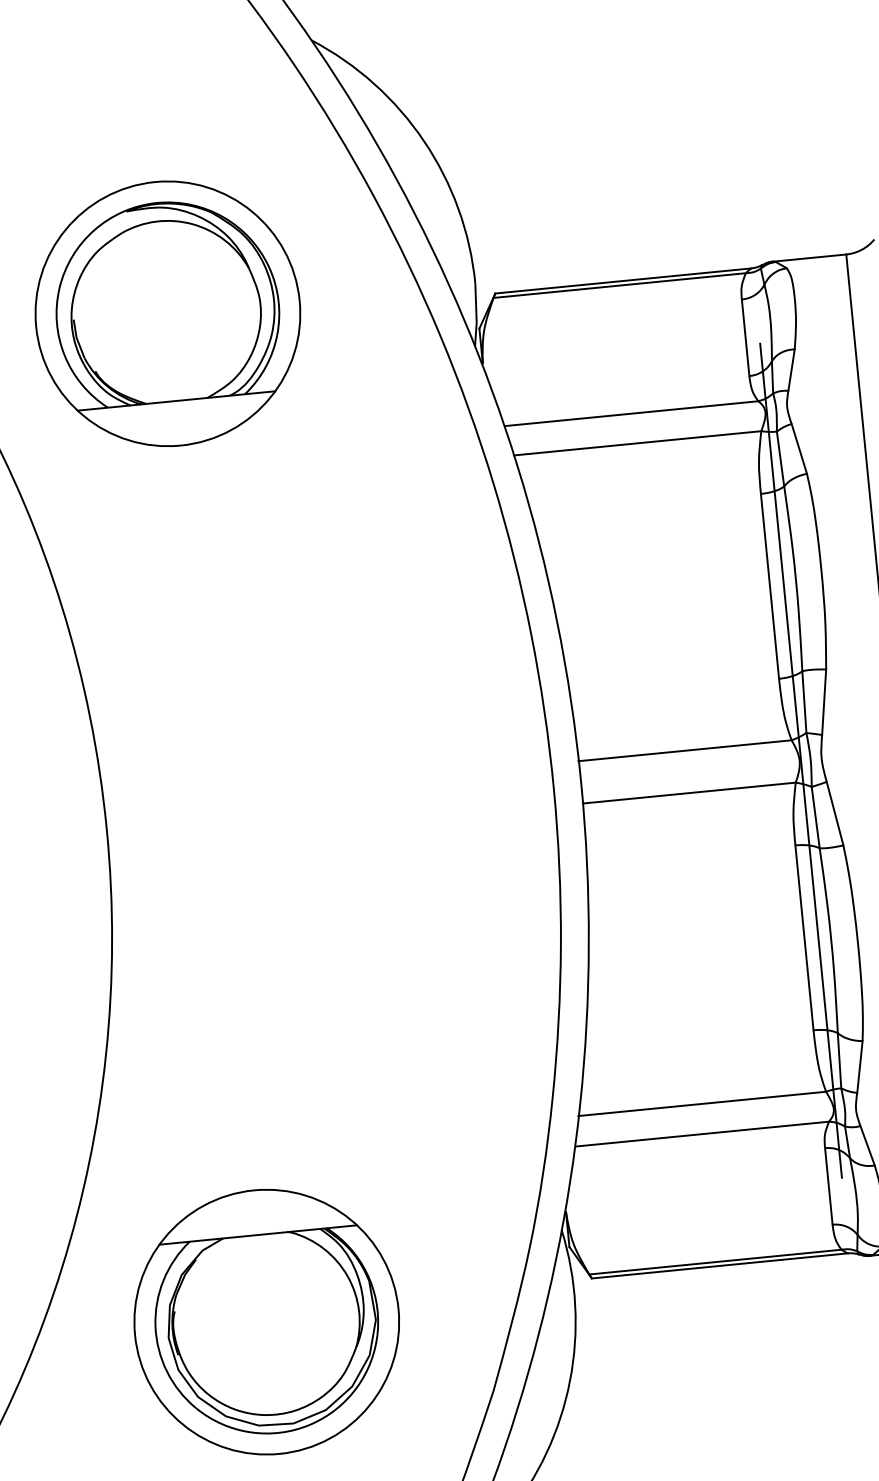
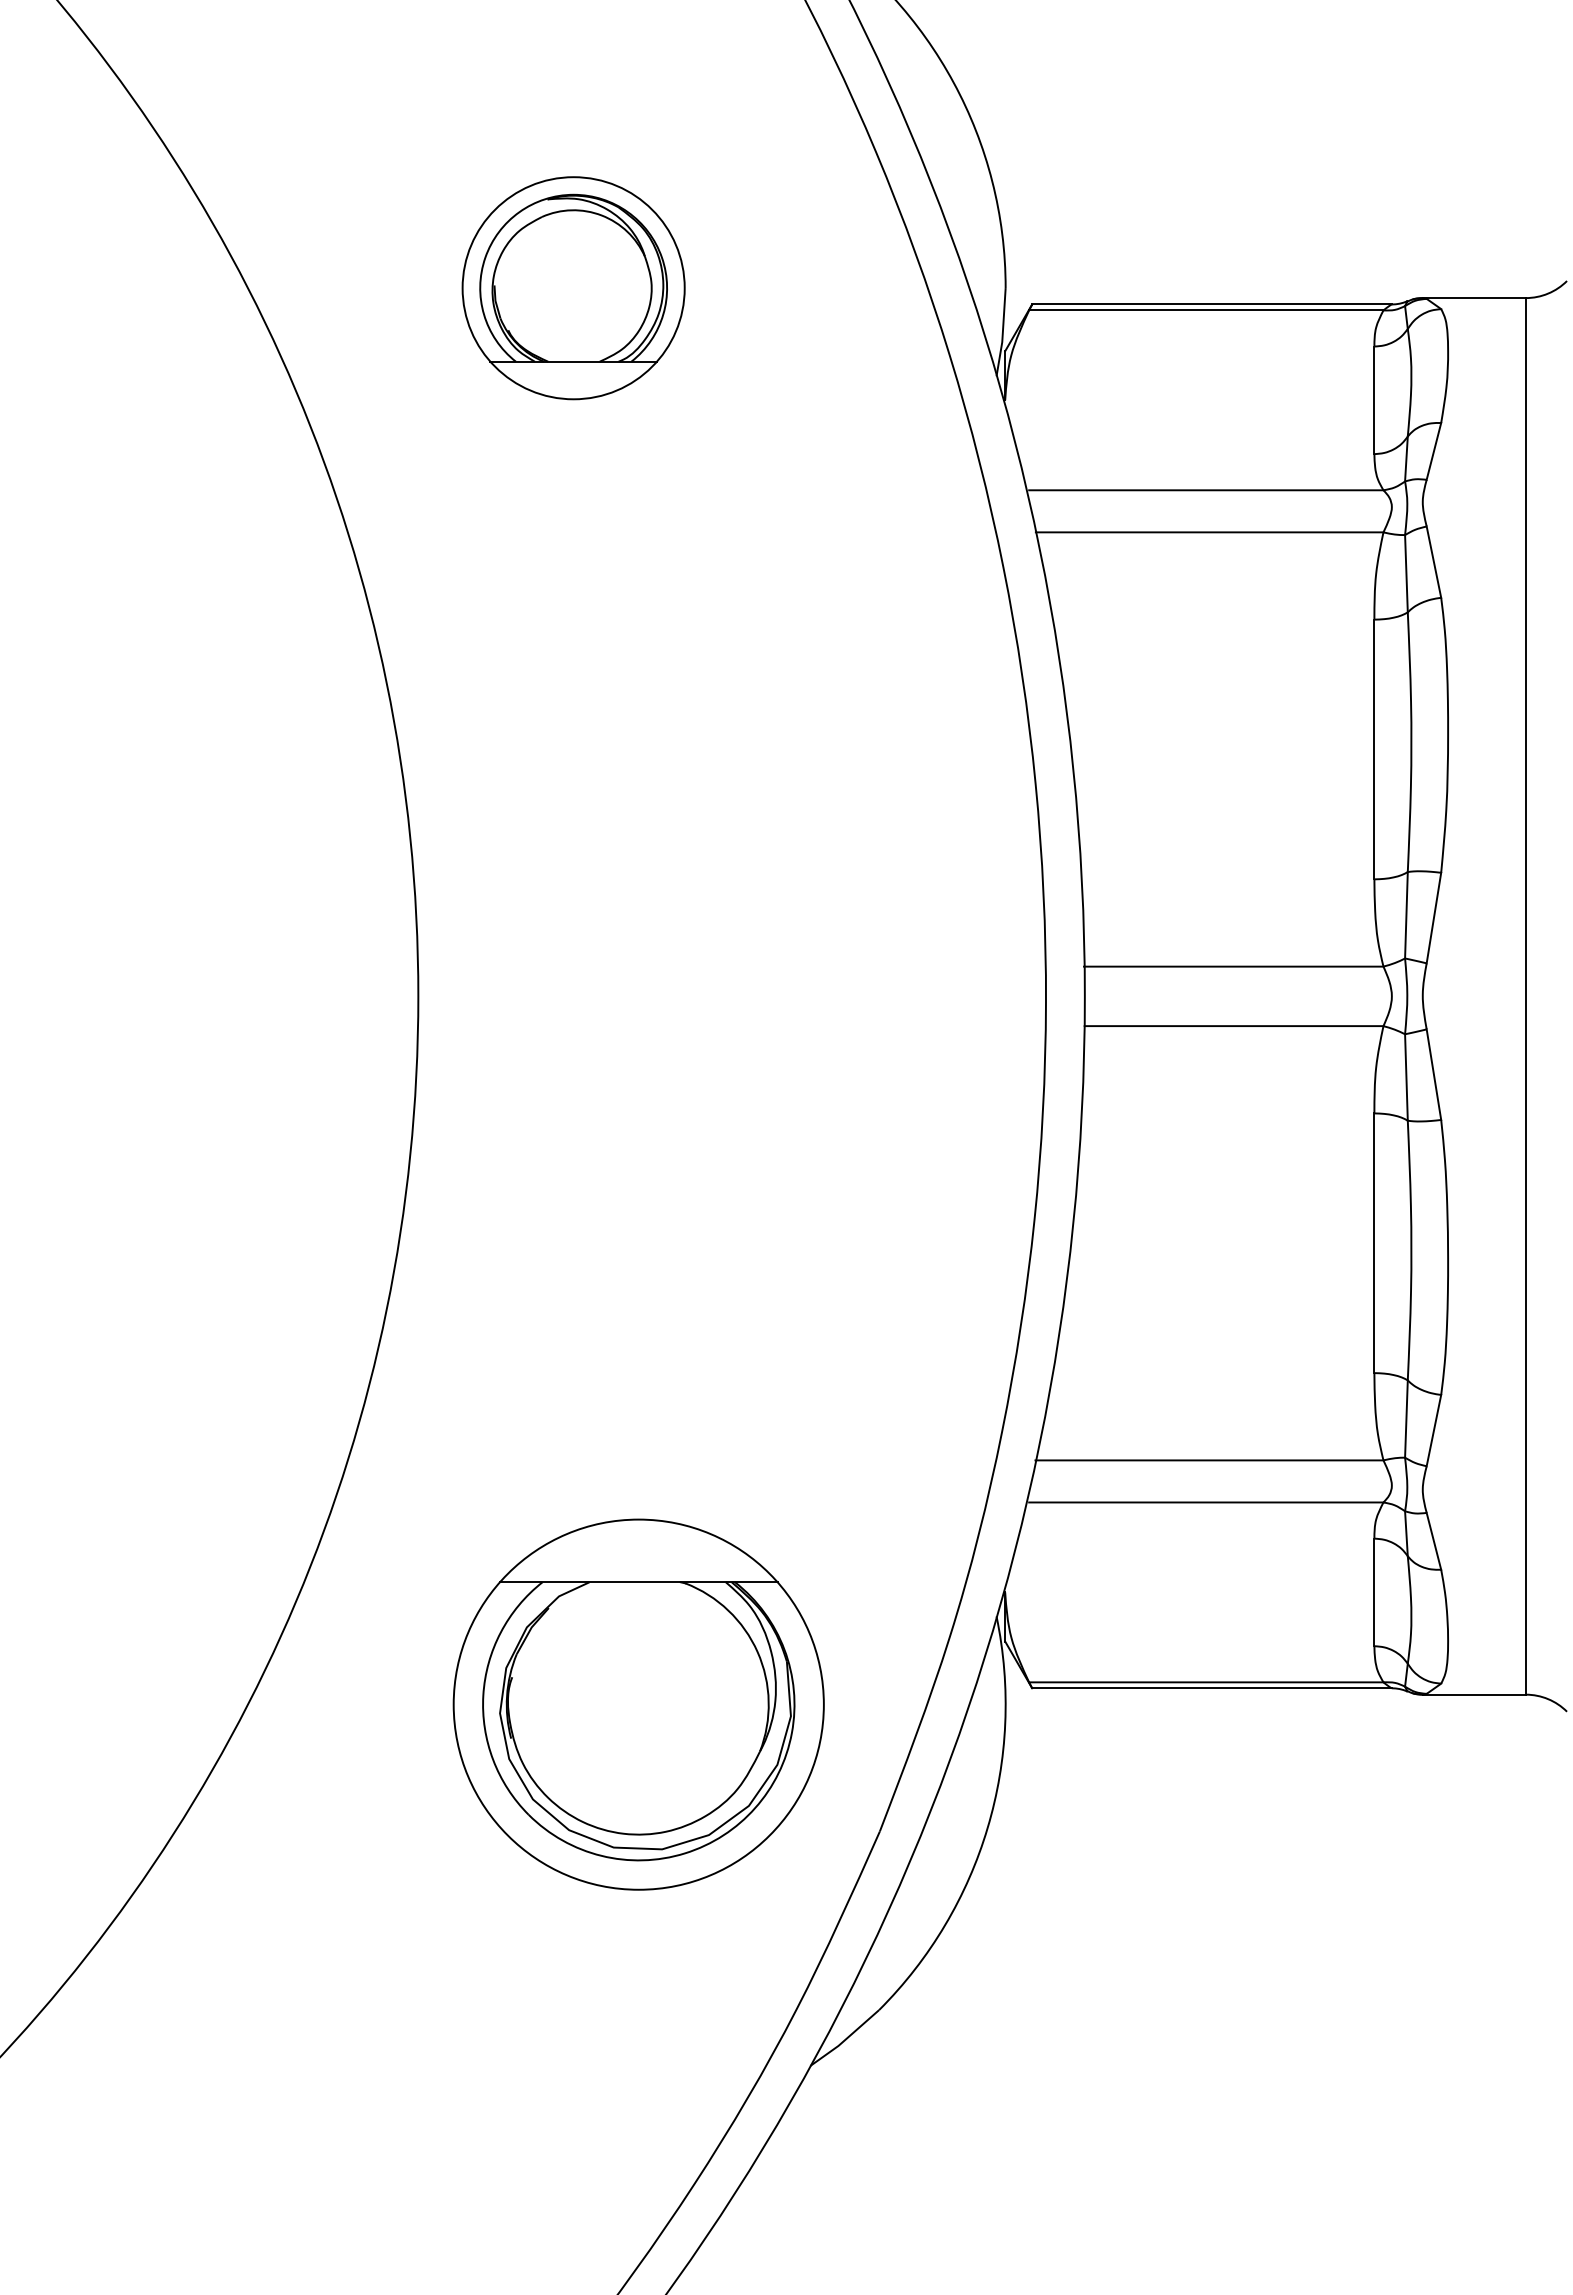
part: (167, 314) -> (573, 288), size x0.6
line: (800, 760) -> (1393, 996), removed
part: (266, 1322) -> (638, 1704), moved

